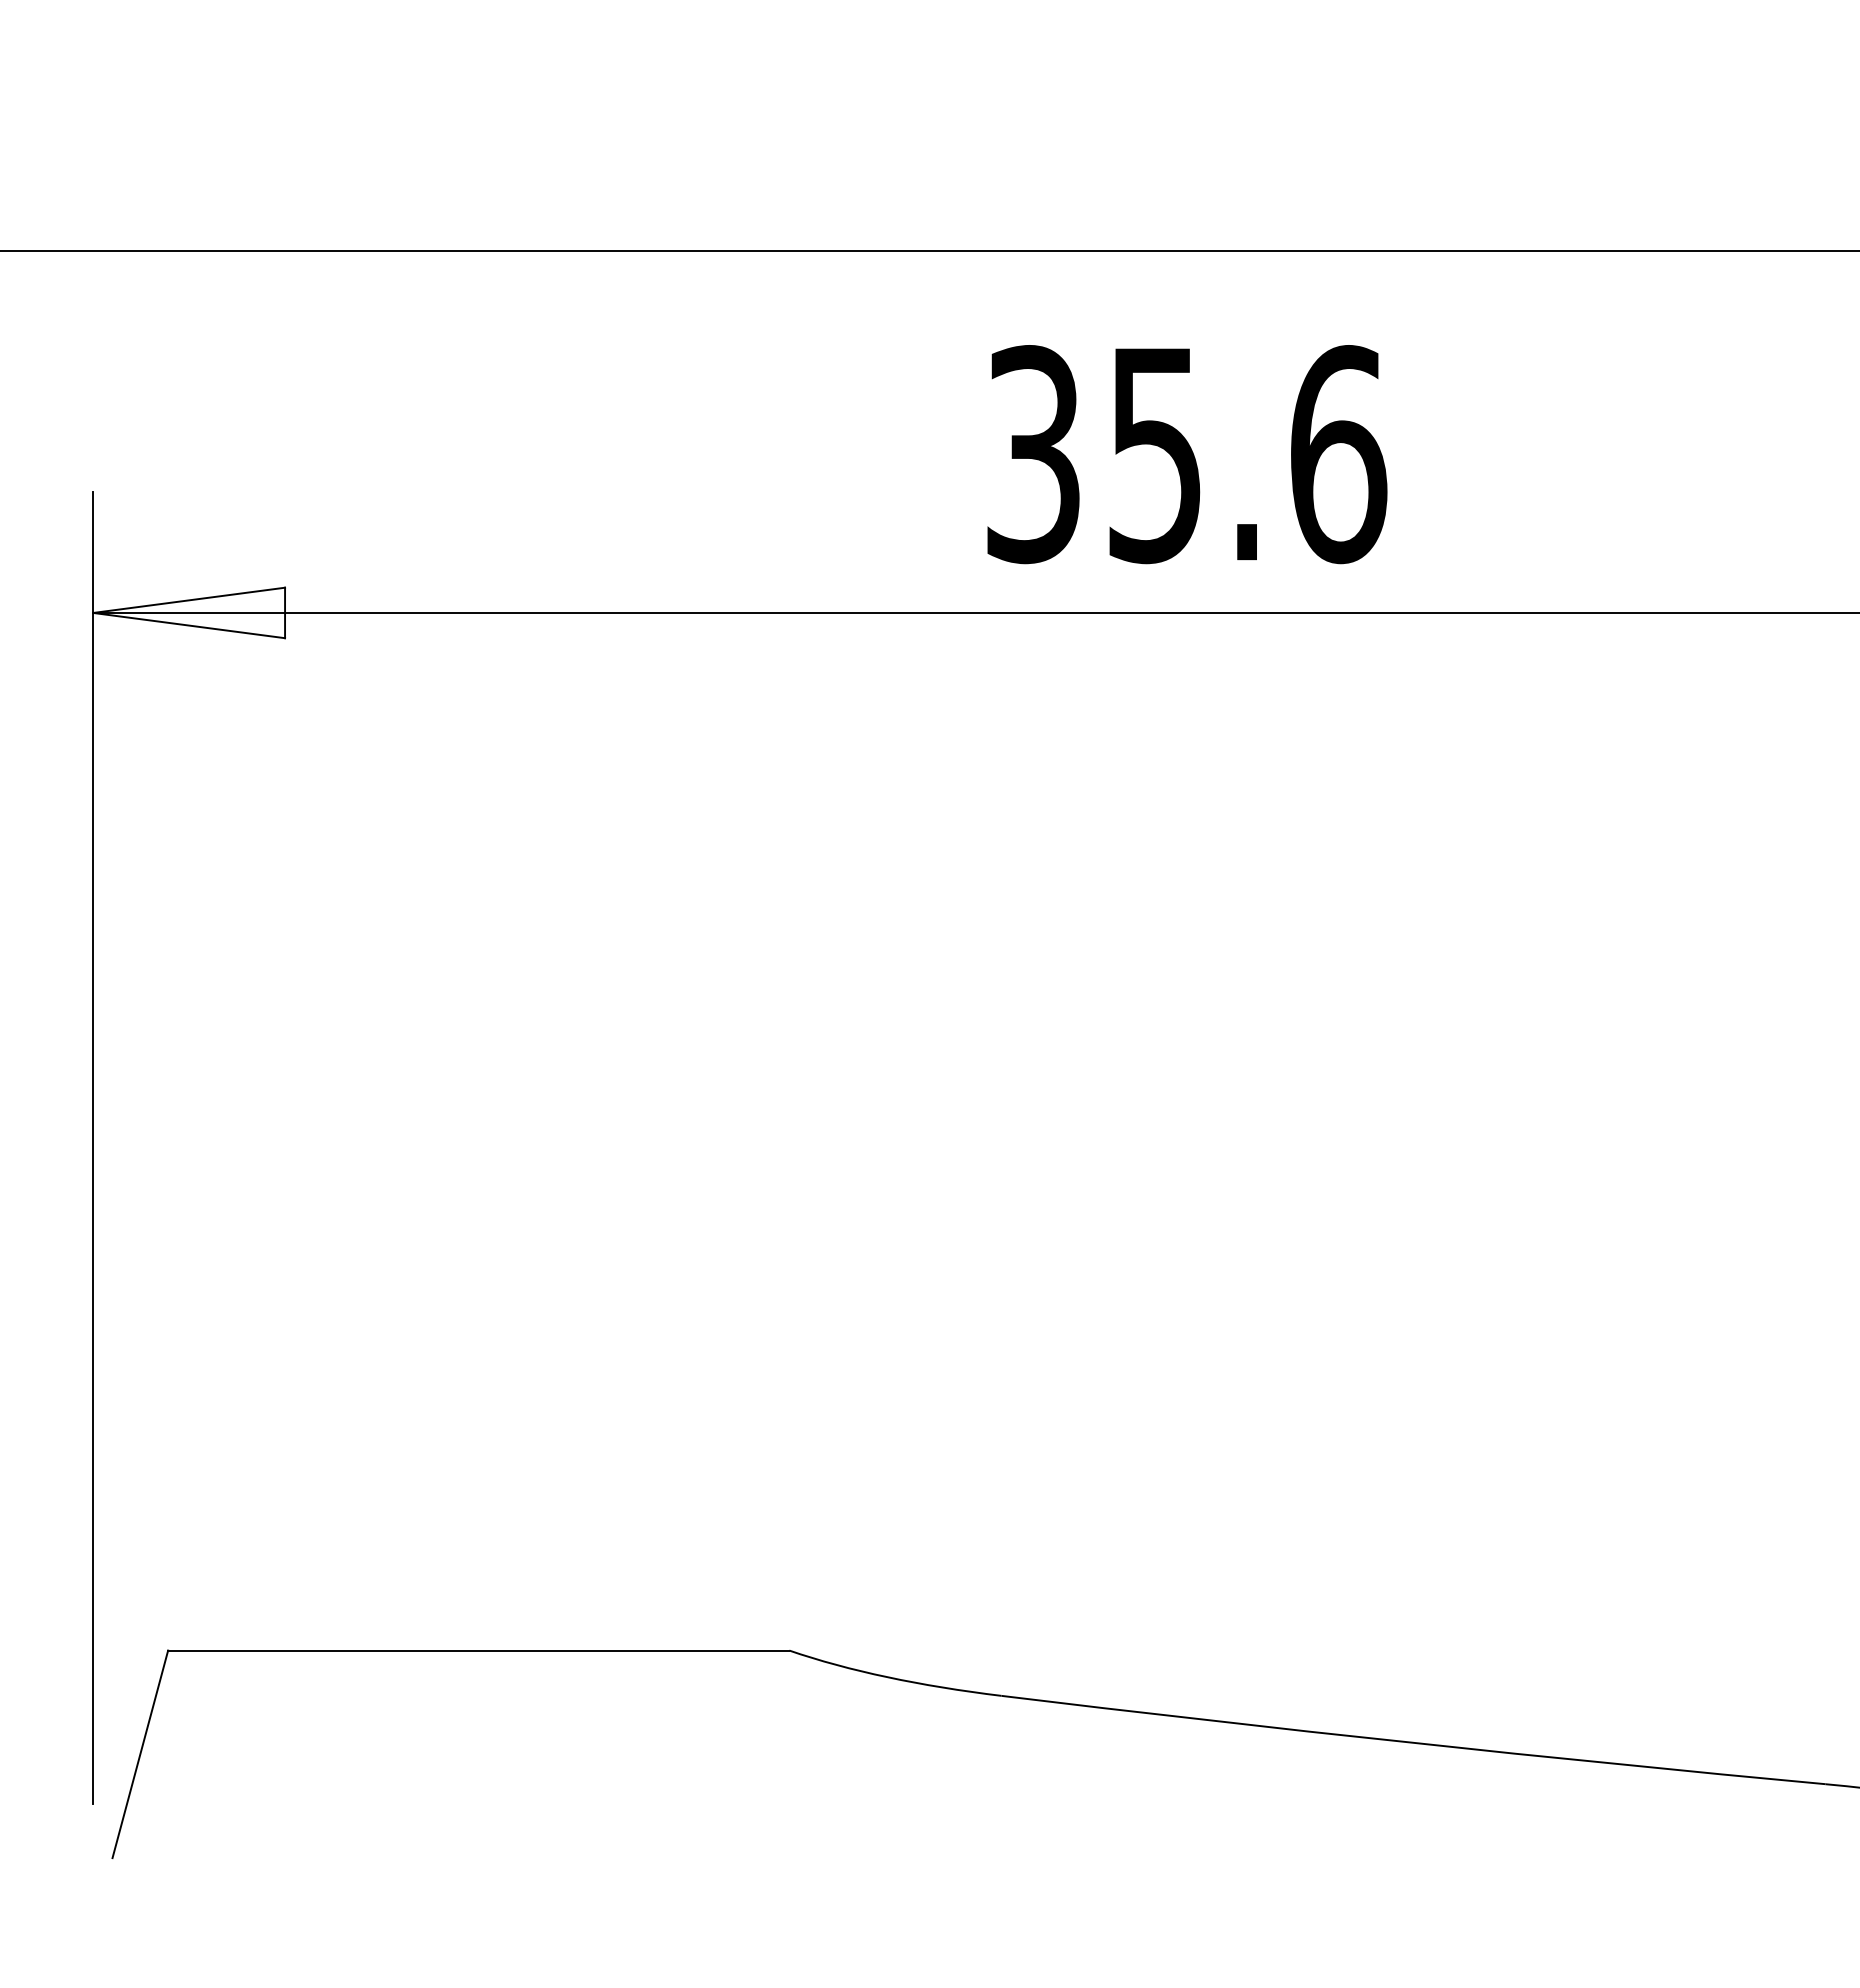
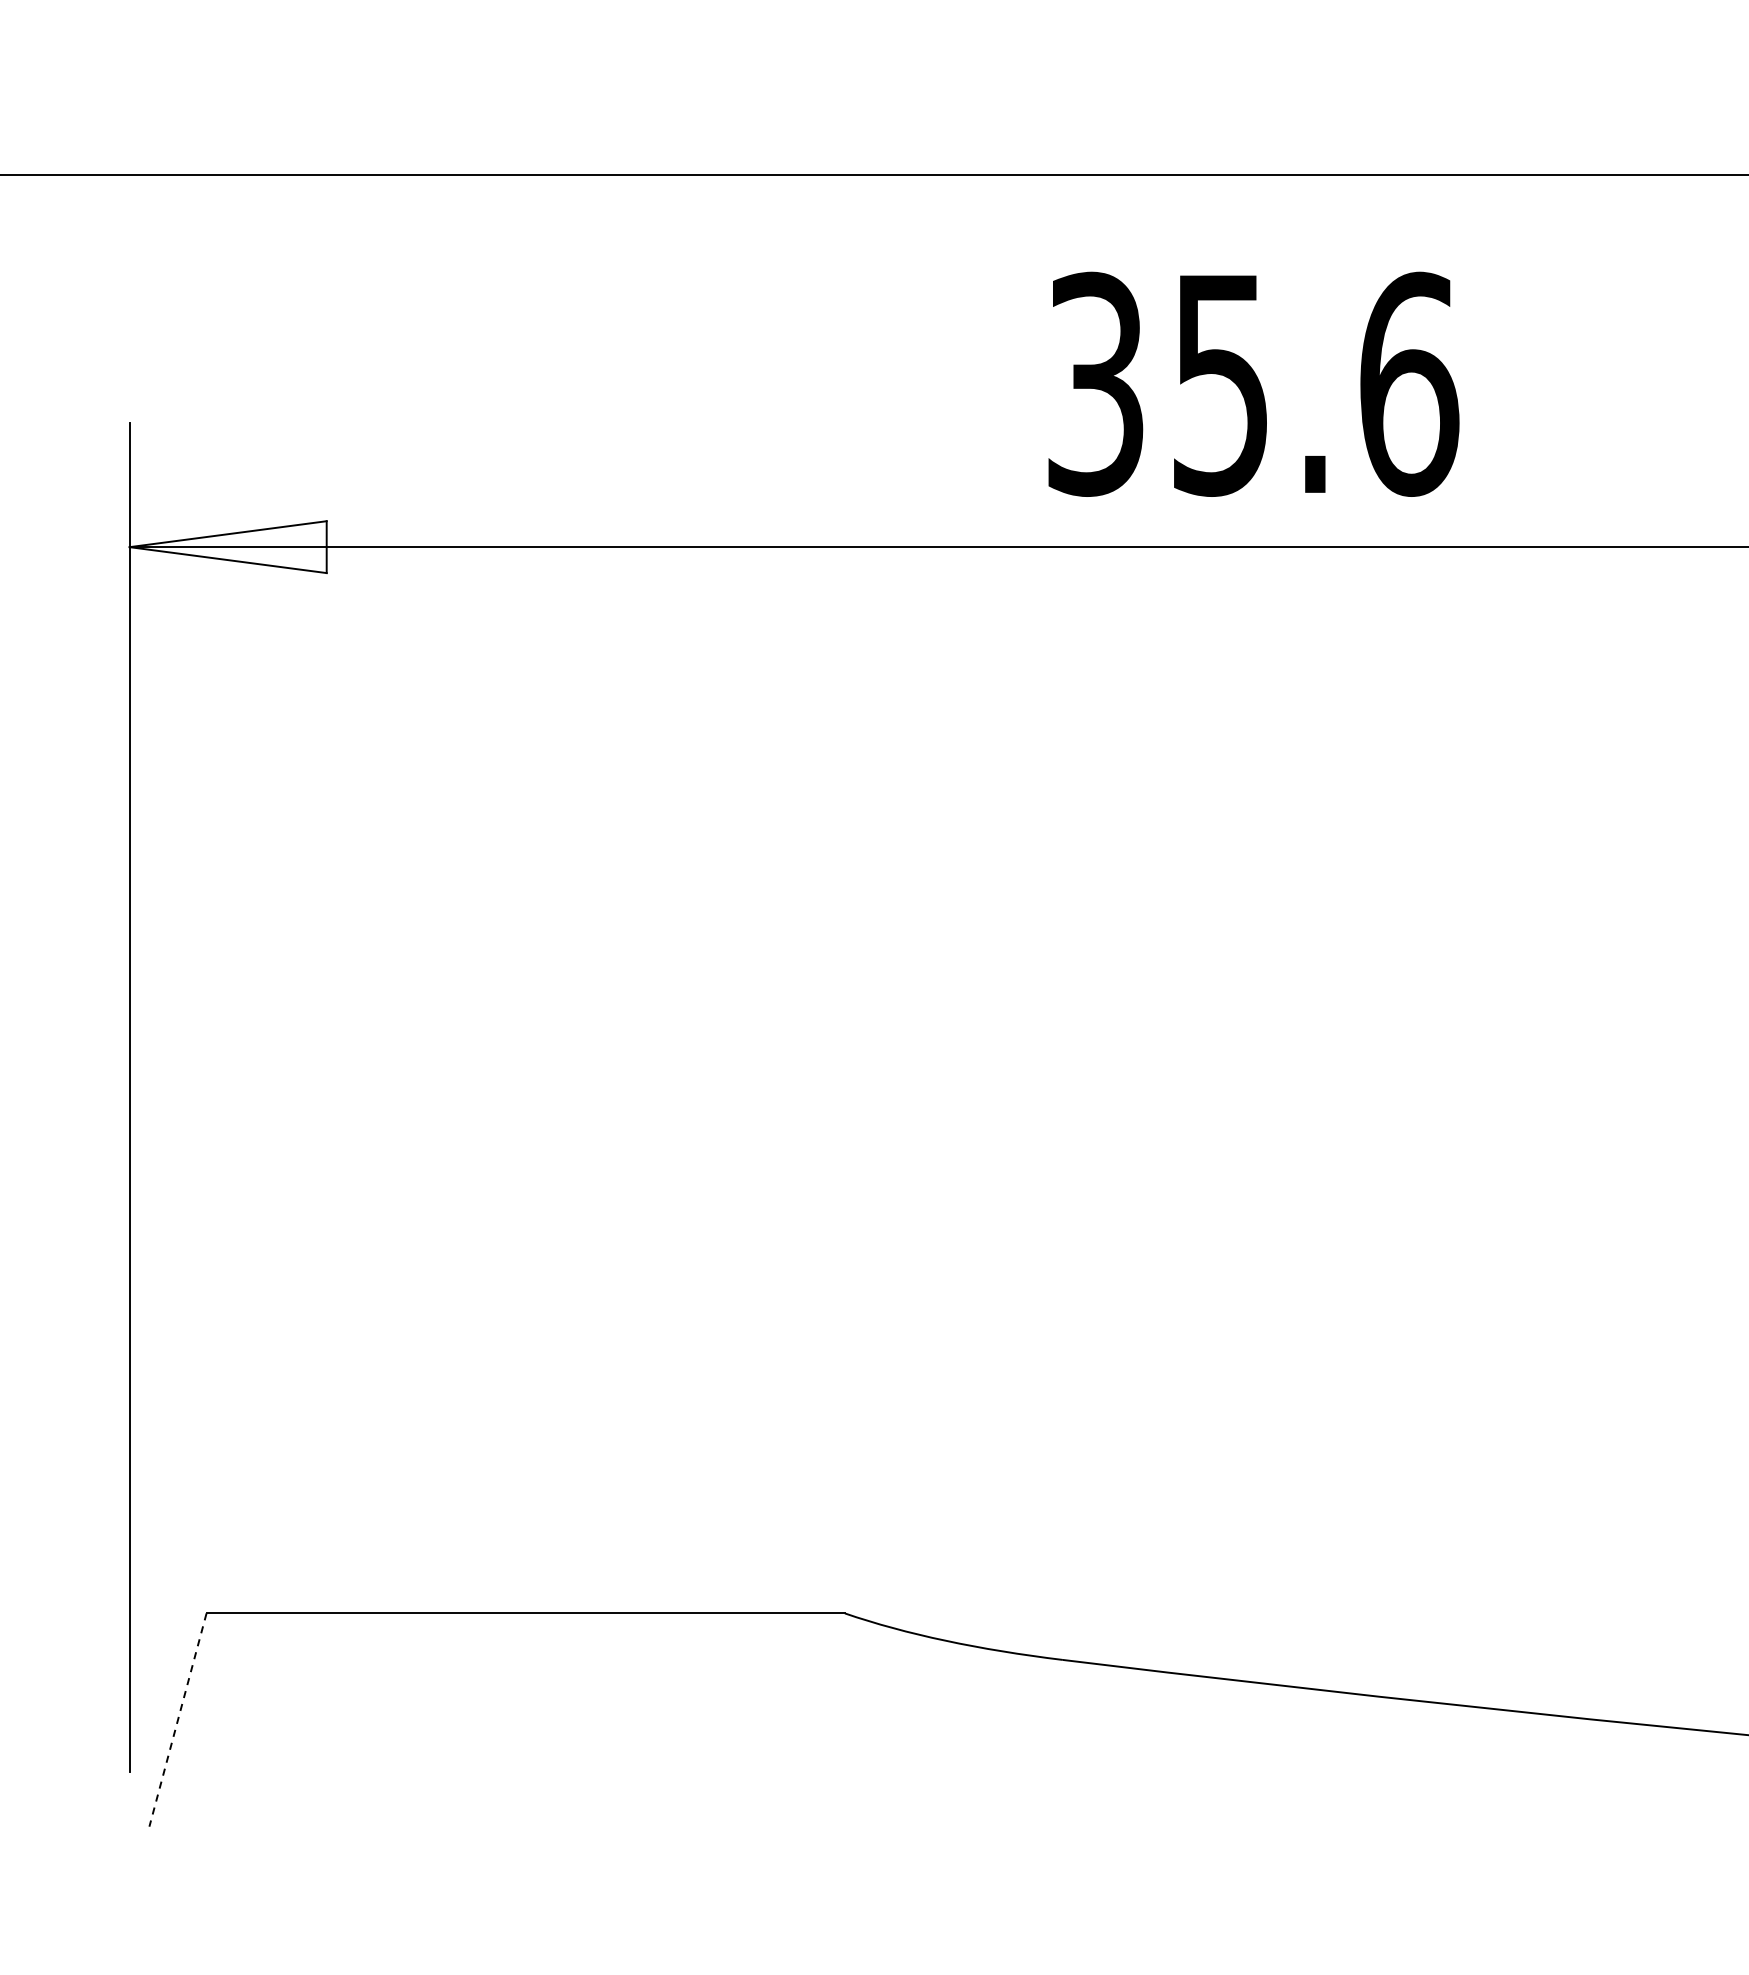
line: (140, 1754) -> (178, 1720), solid -> dashed

